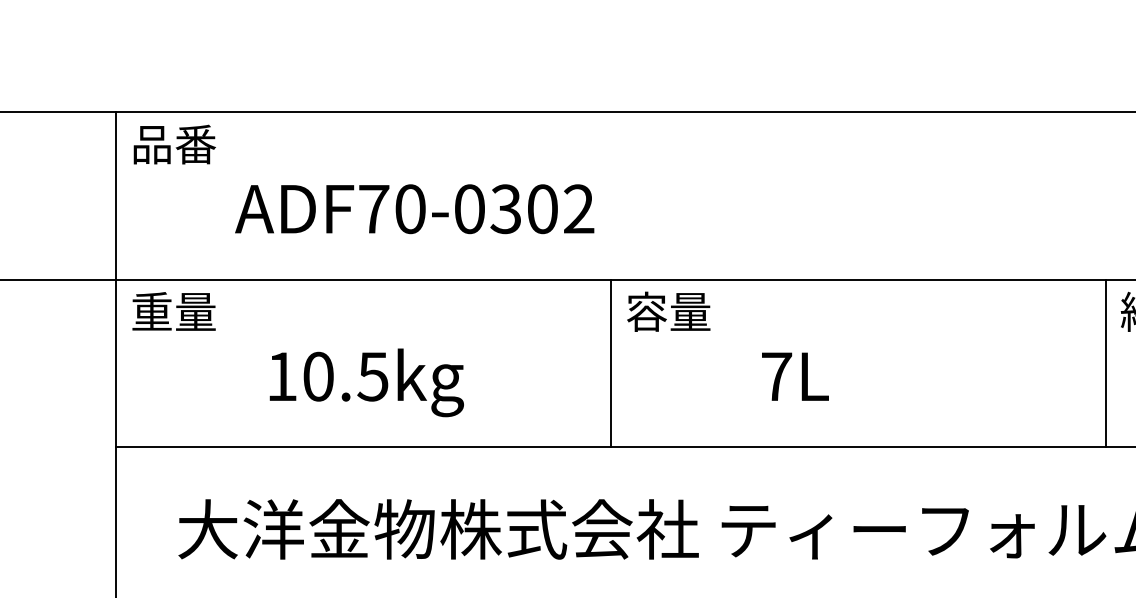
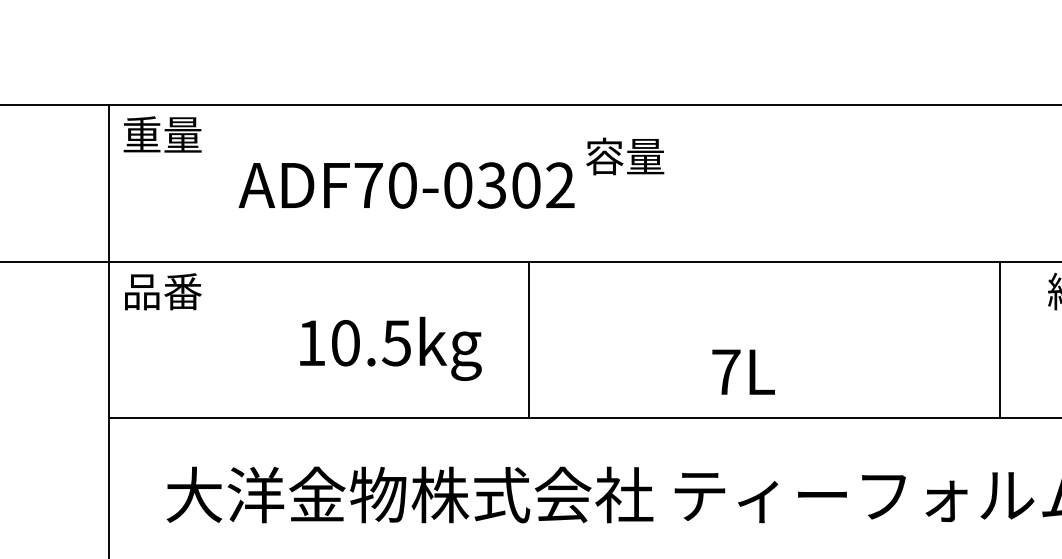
text: (173, 143) -> (162, 134), 品番 -> 重量
text: (414, 209) -> (406, 185), moved
text: (173, 311) -> (162, 291), 重量 -> 品番
text: (669, 311) -> (625, 156), moved
line: (611, 363) -> (529, 339), moved
line: (1105, 363) -> (999, 339), moved
text: (795, 375) -> (743, 371), moved
text: (366, 382) -> (390, 348), moved

